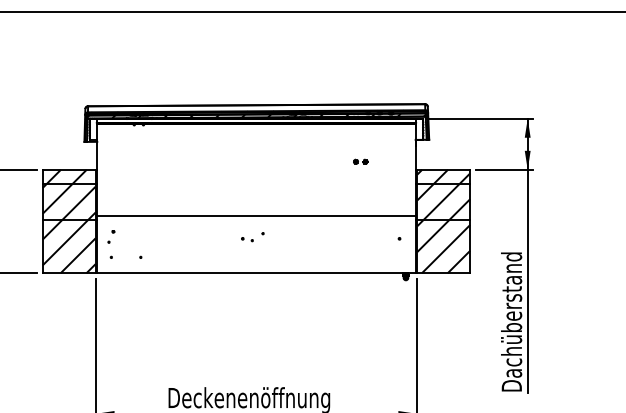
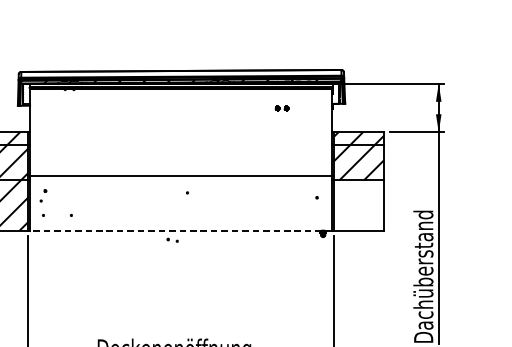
part: (360, 161) -> (281, 108), moved
part: (247, 239) -> (172, 240), moved
hatch: (443, 246) -> (358, 205), removed
line: (255, 273) -> (180, 230), solid -> dashed

